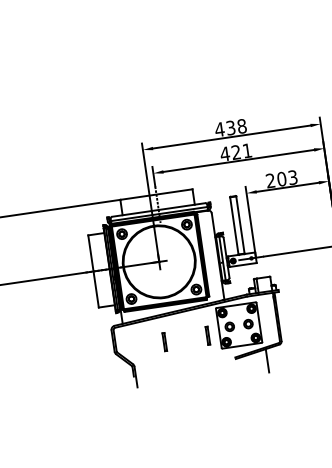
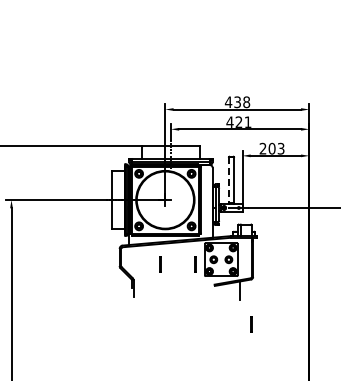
line: (234, 226) -> (229, 180), solid -> dashed
line: (288, 400) -> (251, 324), added

